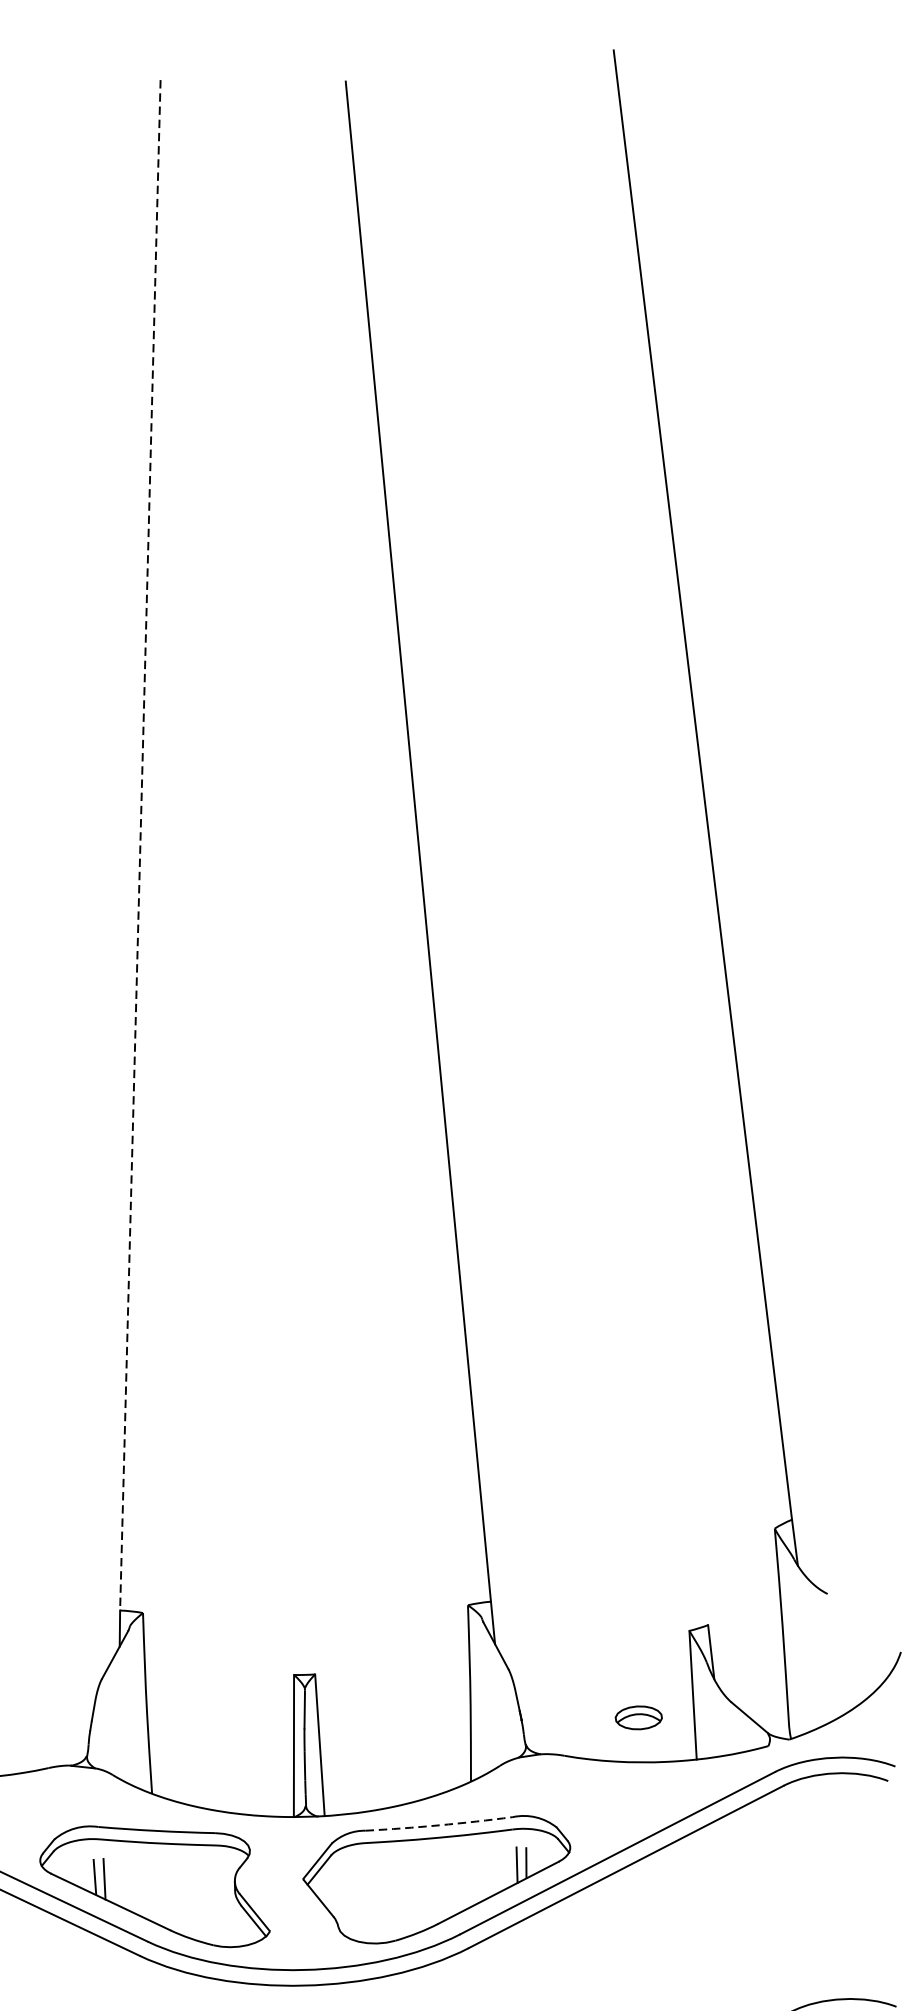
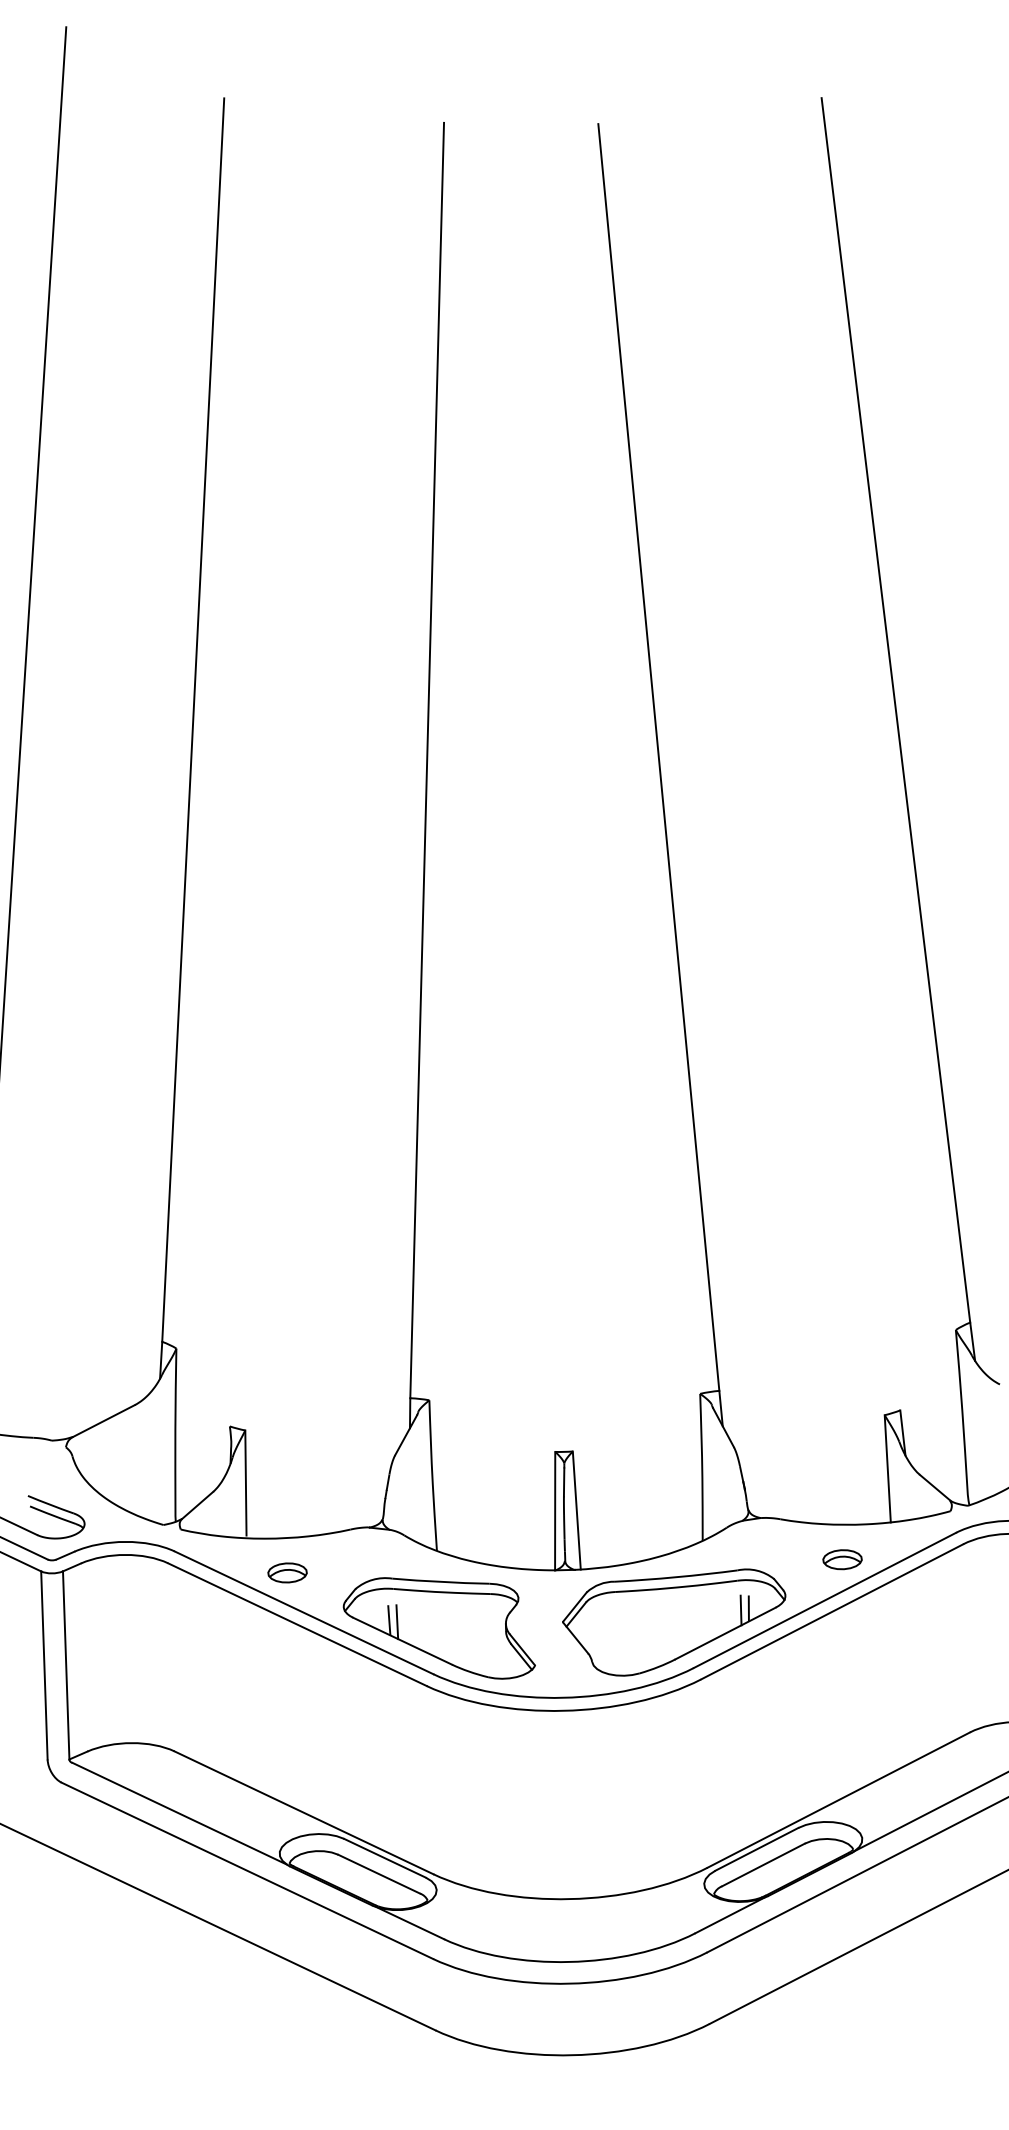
line: (140, 845) -> (427, 760), dashed -> solid
part: (638, 1717) -> (842, 1559), moved
arc: (439, 1825) -> (676, 1577), dashed -> solid

